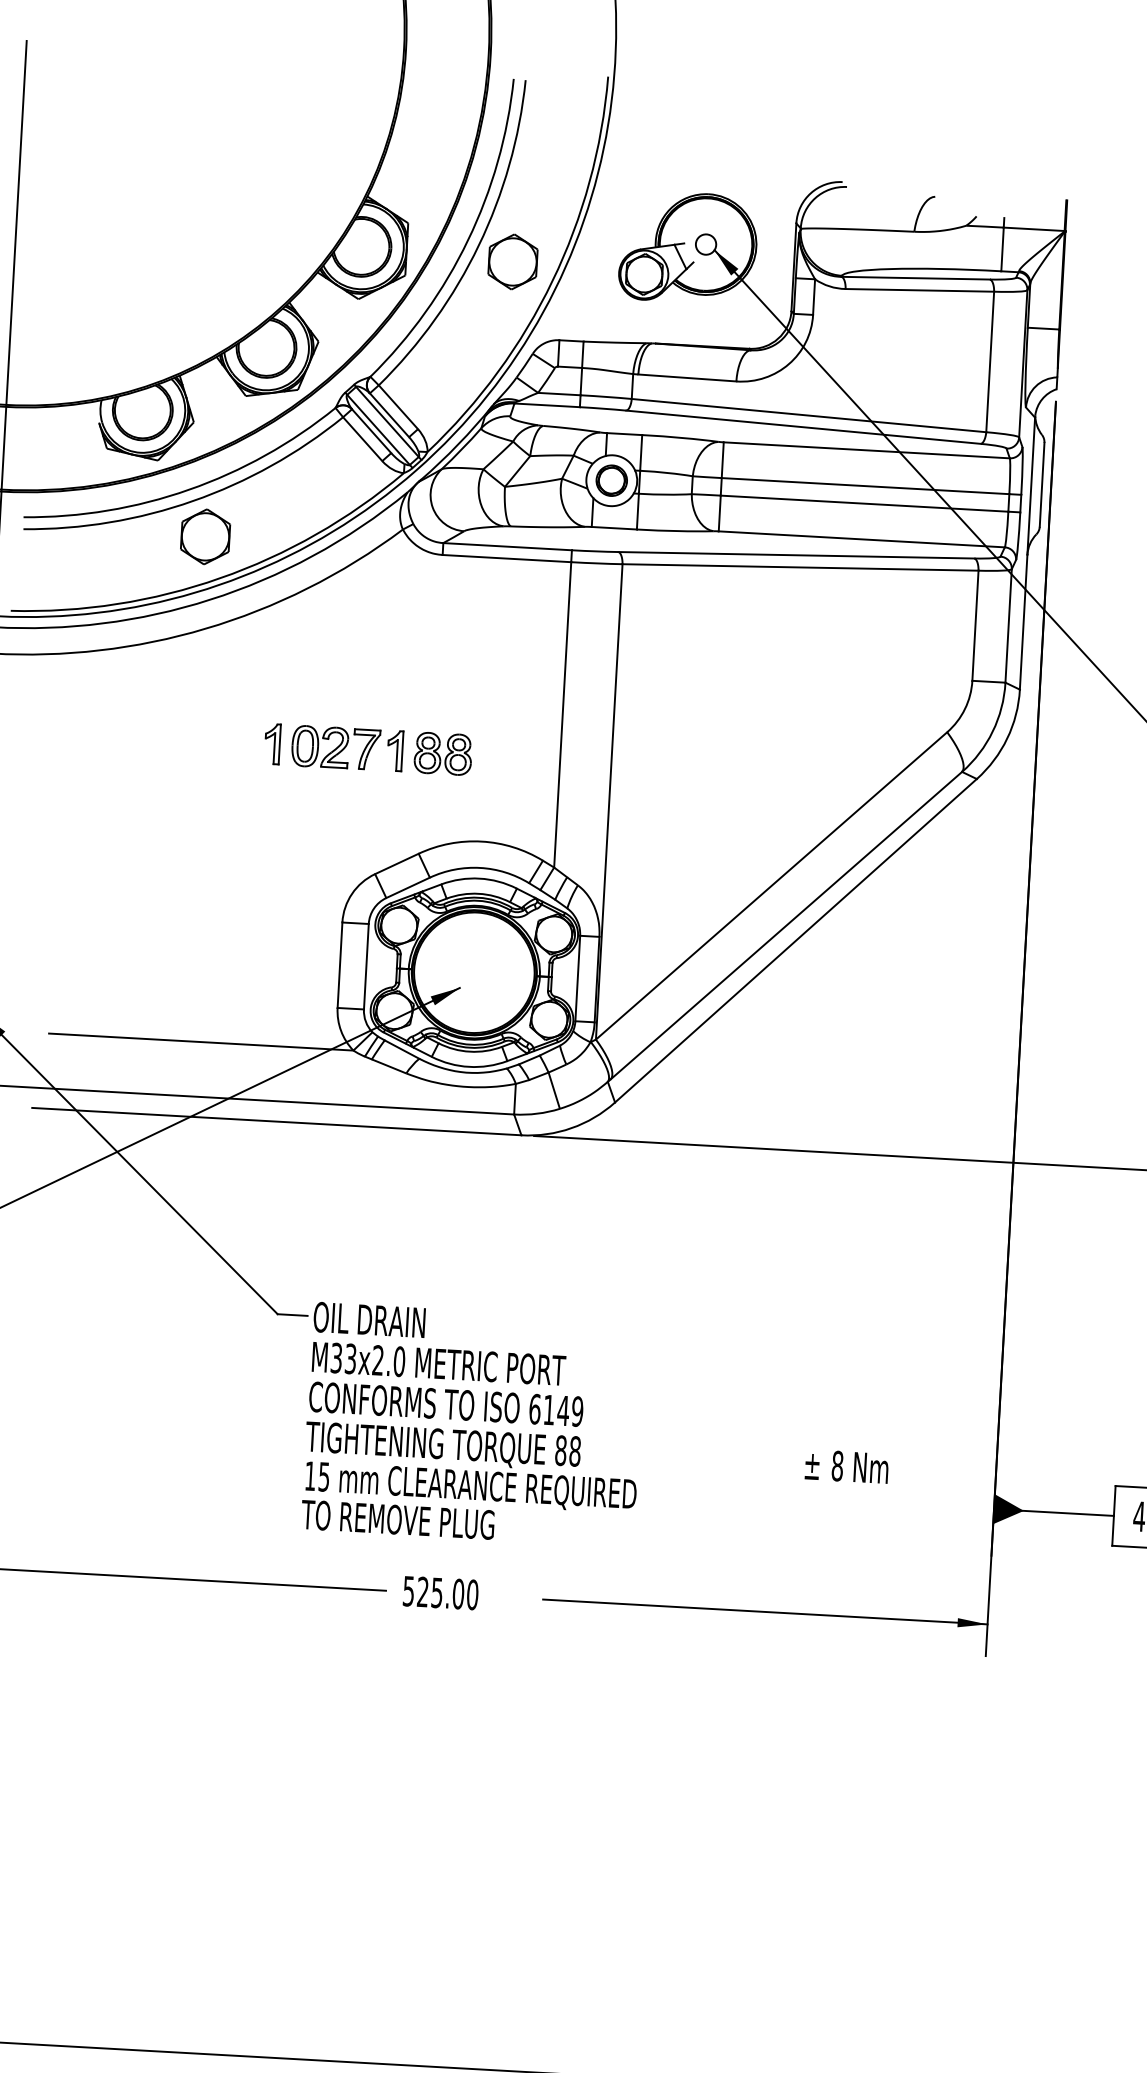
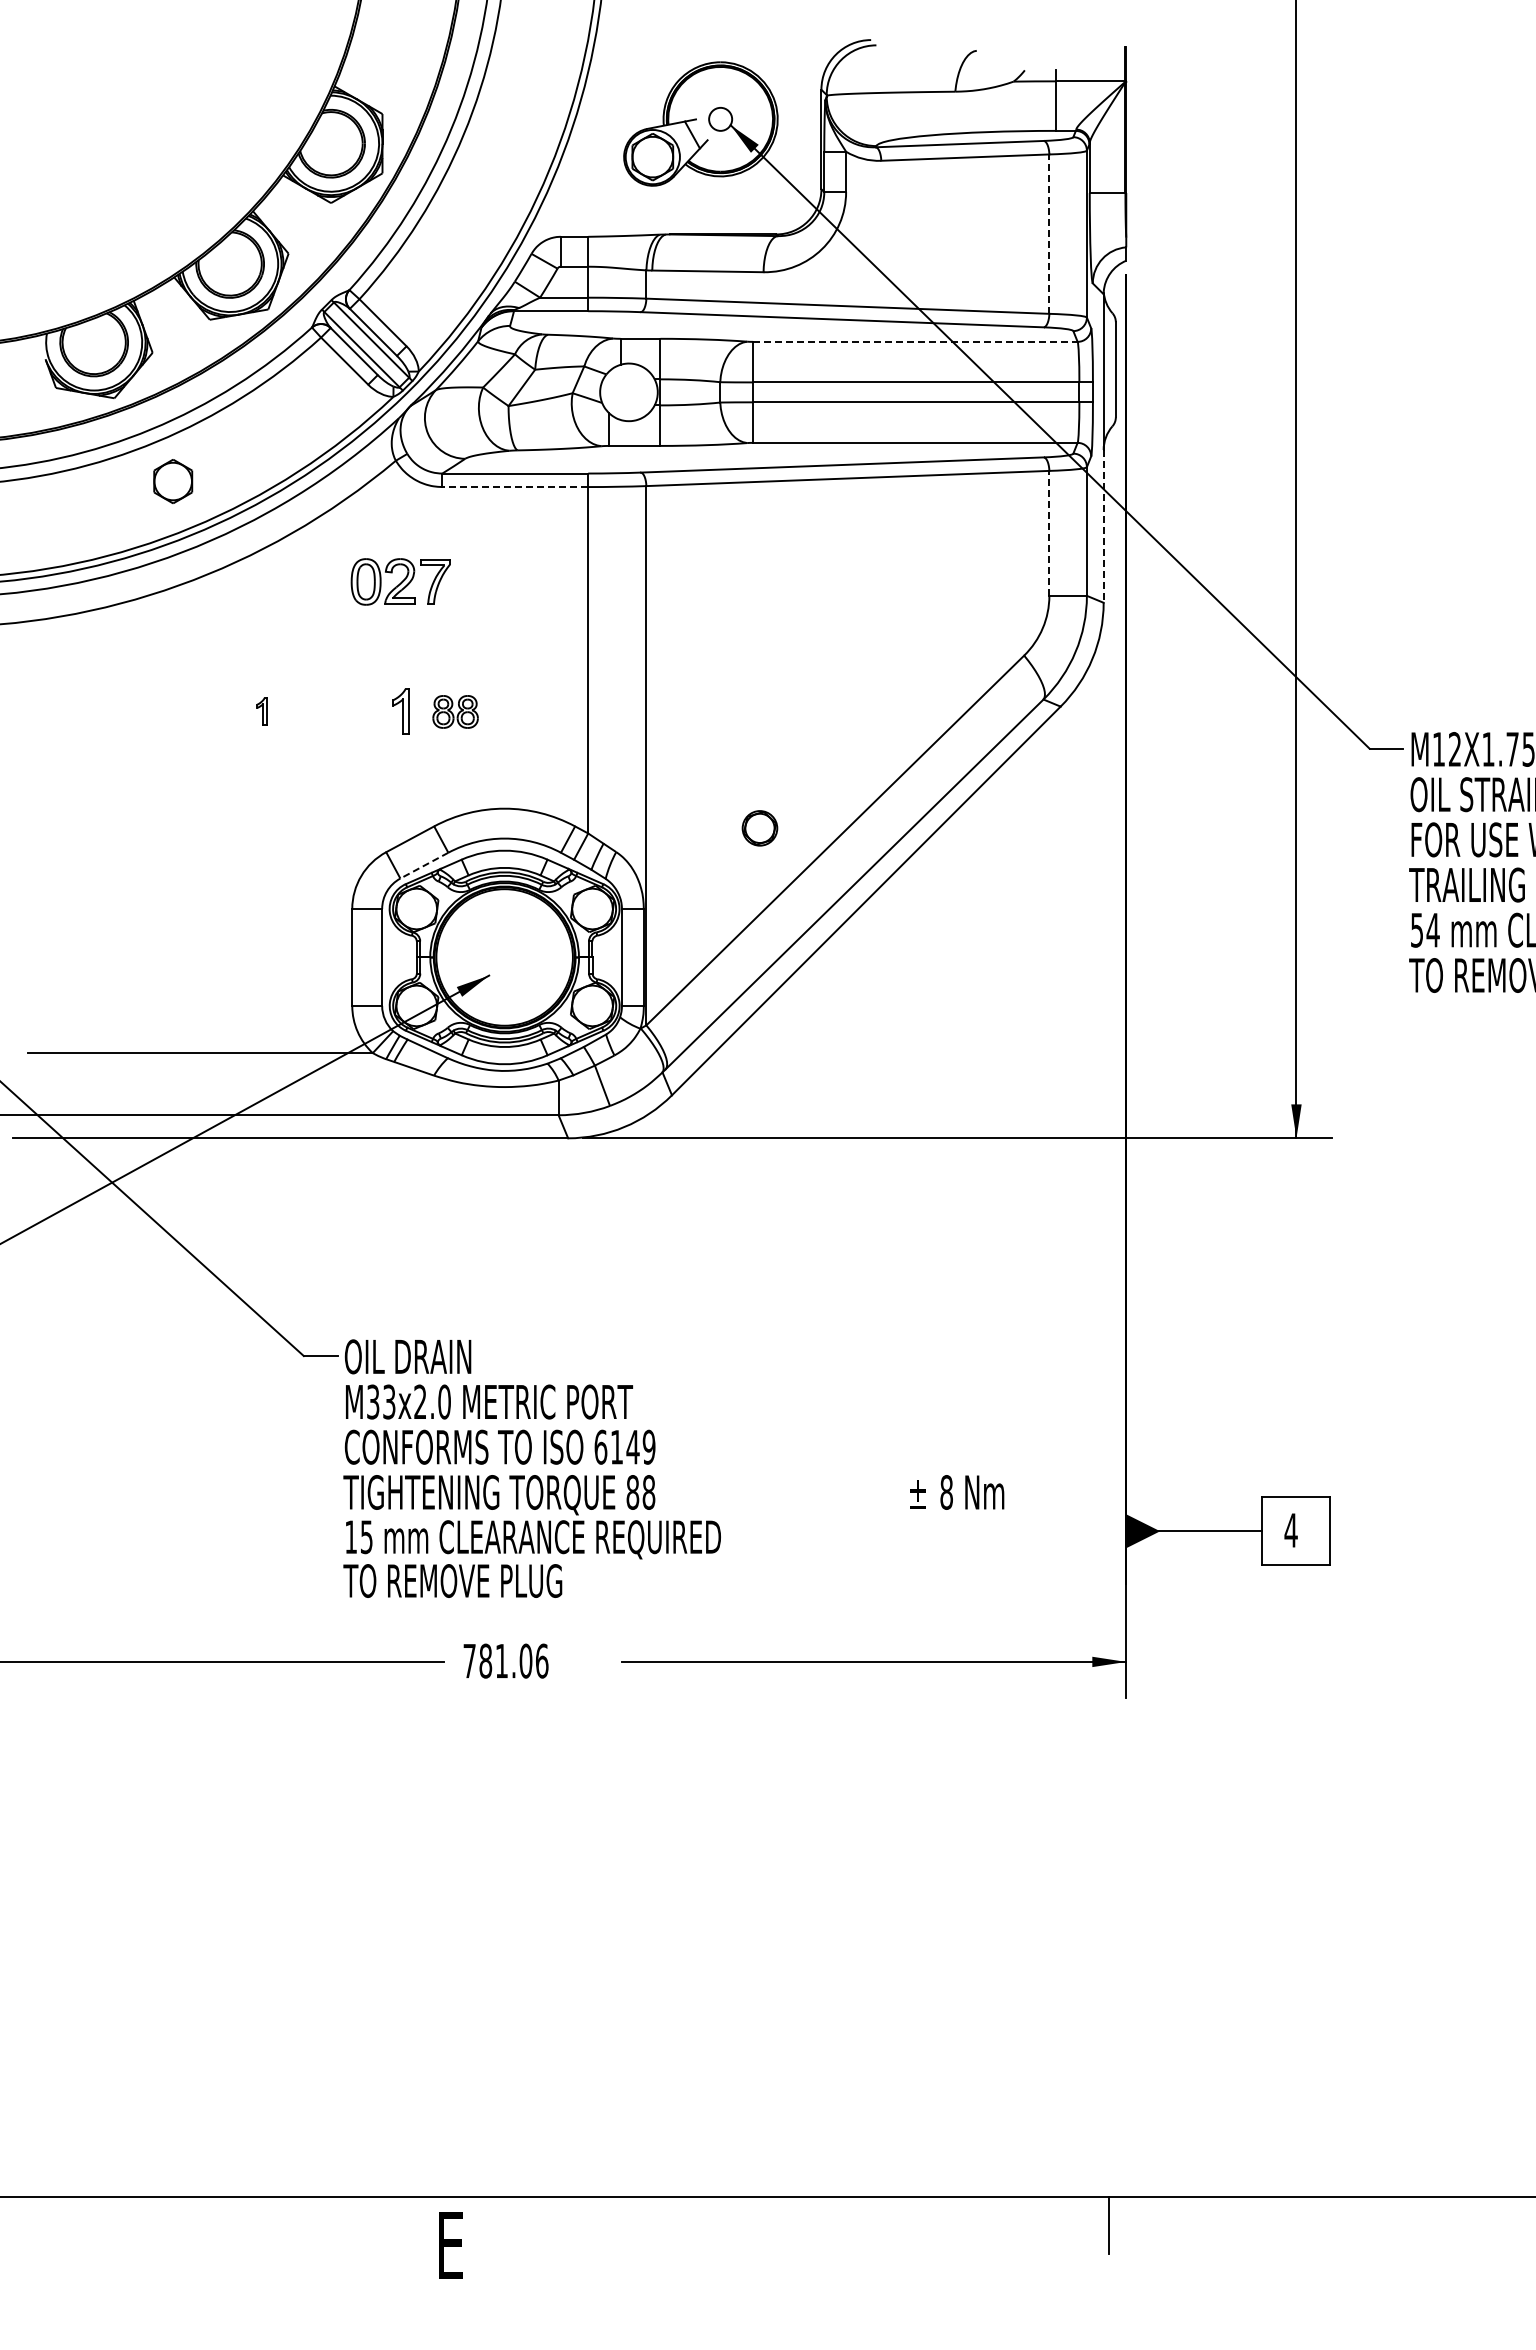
part: (513, 262) -> (503, 151), removed
line: (990, 362) -> (1049, 234), solid -> dashed
line: (866, 450) -> (915, 341), solid -> dashed
part: (611, 480) -> (759, 828), moved
part: (205, 536) -> (173, 481), size x0.7
line: (507, 558) -> (515, 487), solid -> dashed
line: (1023, 622) -> (1103, 526), solid -> dashed
line: (975, 624) -> (1049, 532), solid -> dashed
part: (272, 743) -> (261, 711), size x0.6
part: (335, 747) -> (400, 581), moved
part: (443, 753) -> (455, 711), size x0.7
line: (407, 887) -> (423, 865), solid -> dashed
text: (440, 1592) -> (505, 1660), 525.00 -> 781.06

